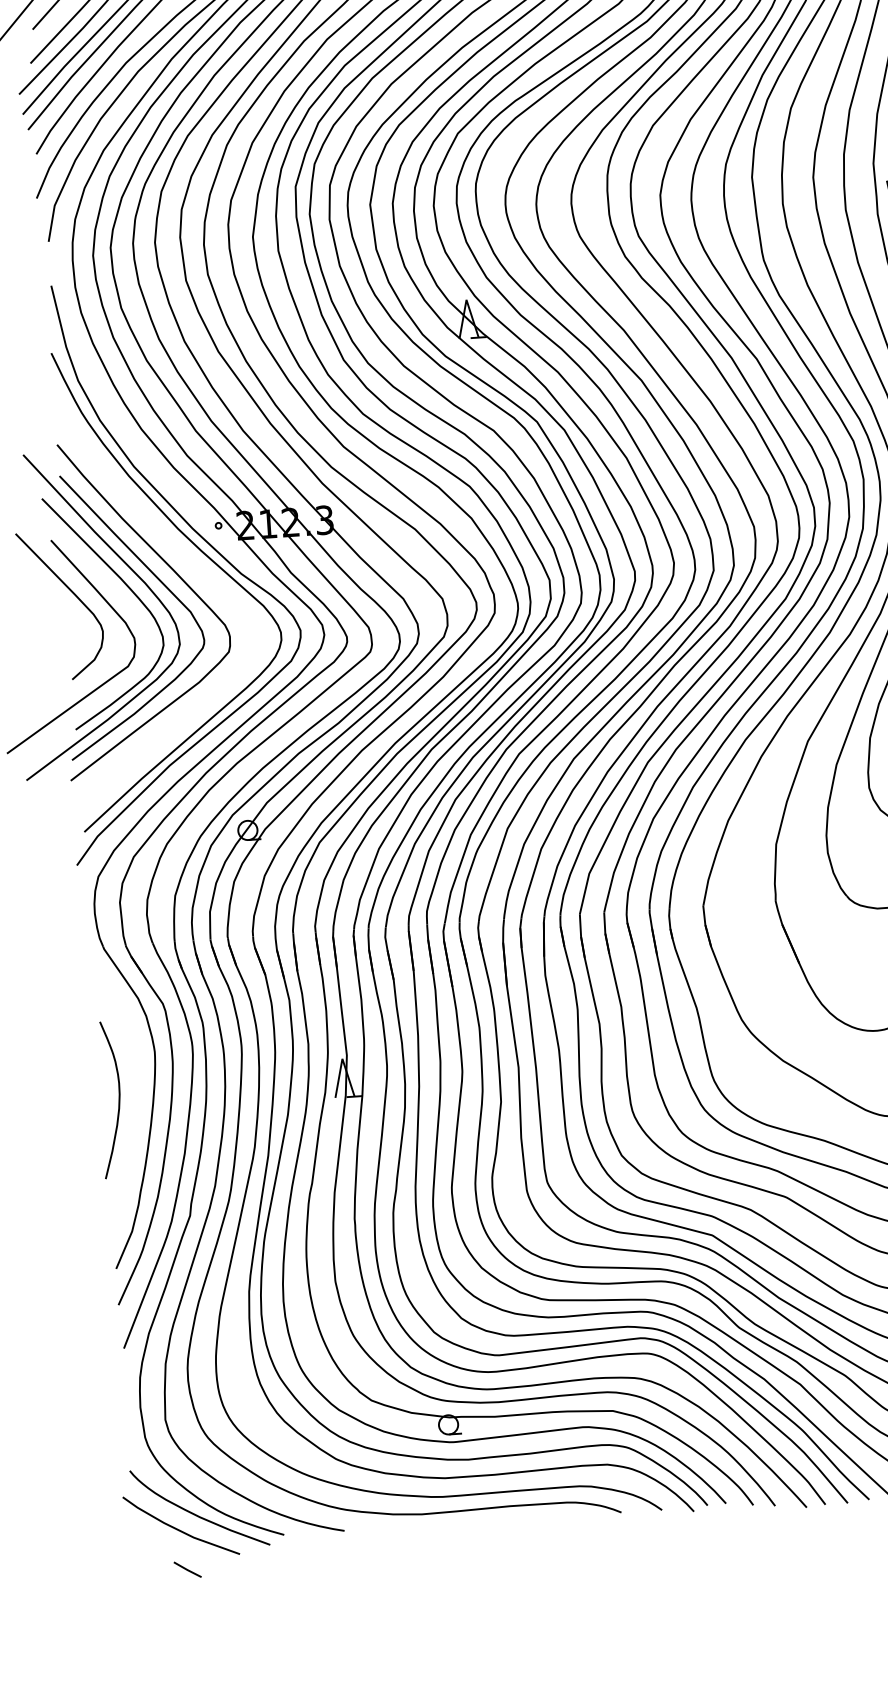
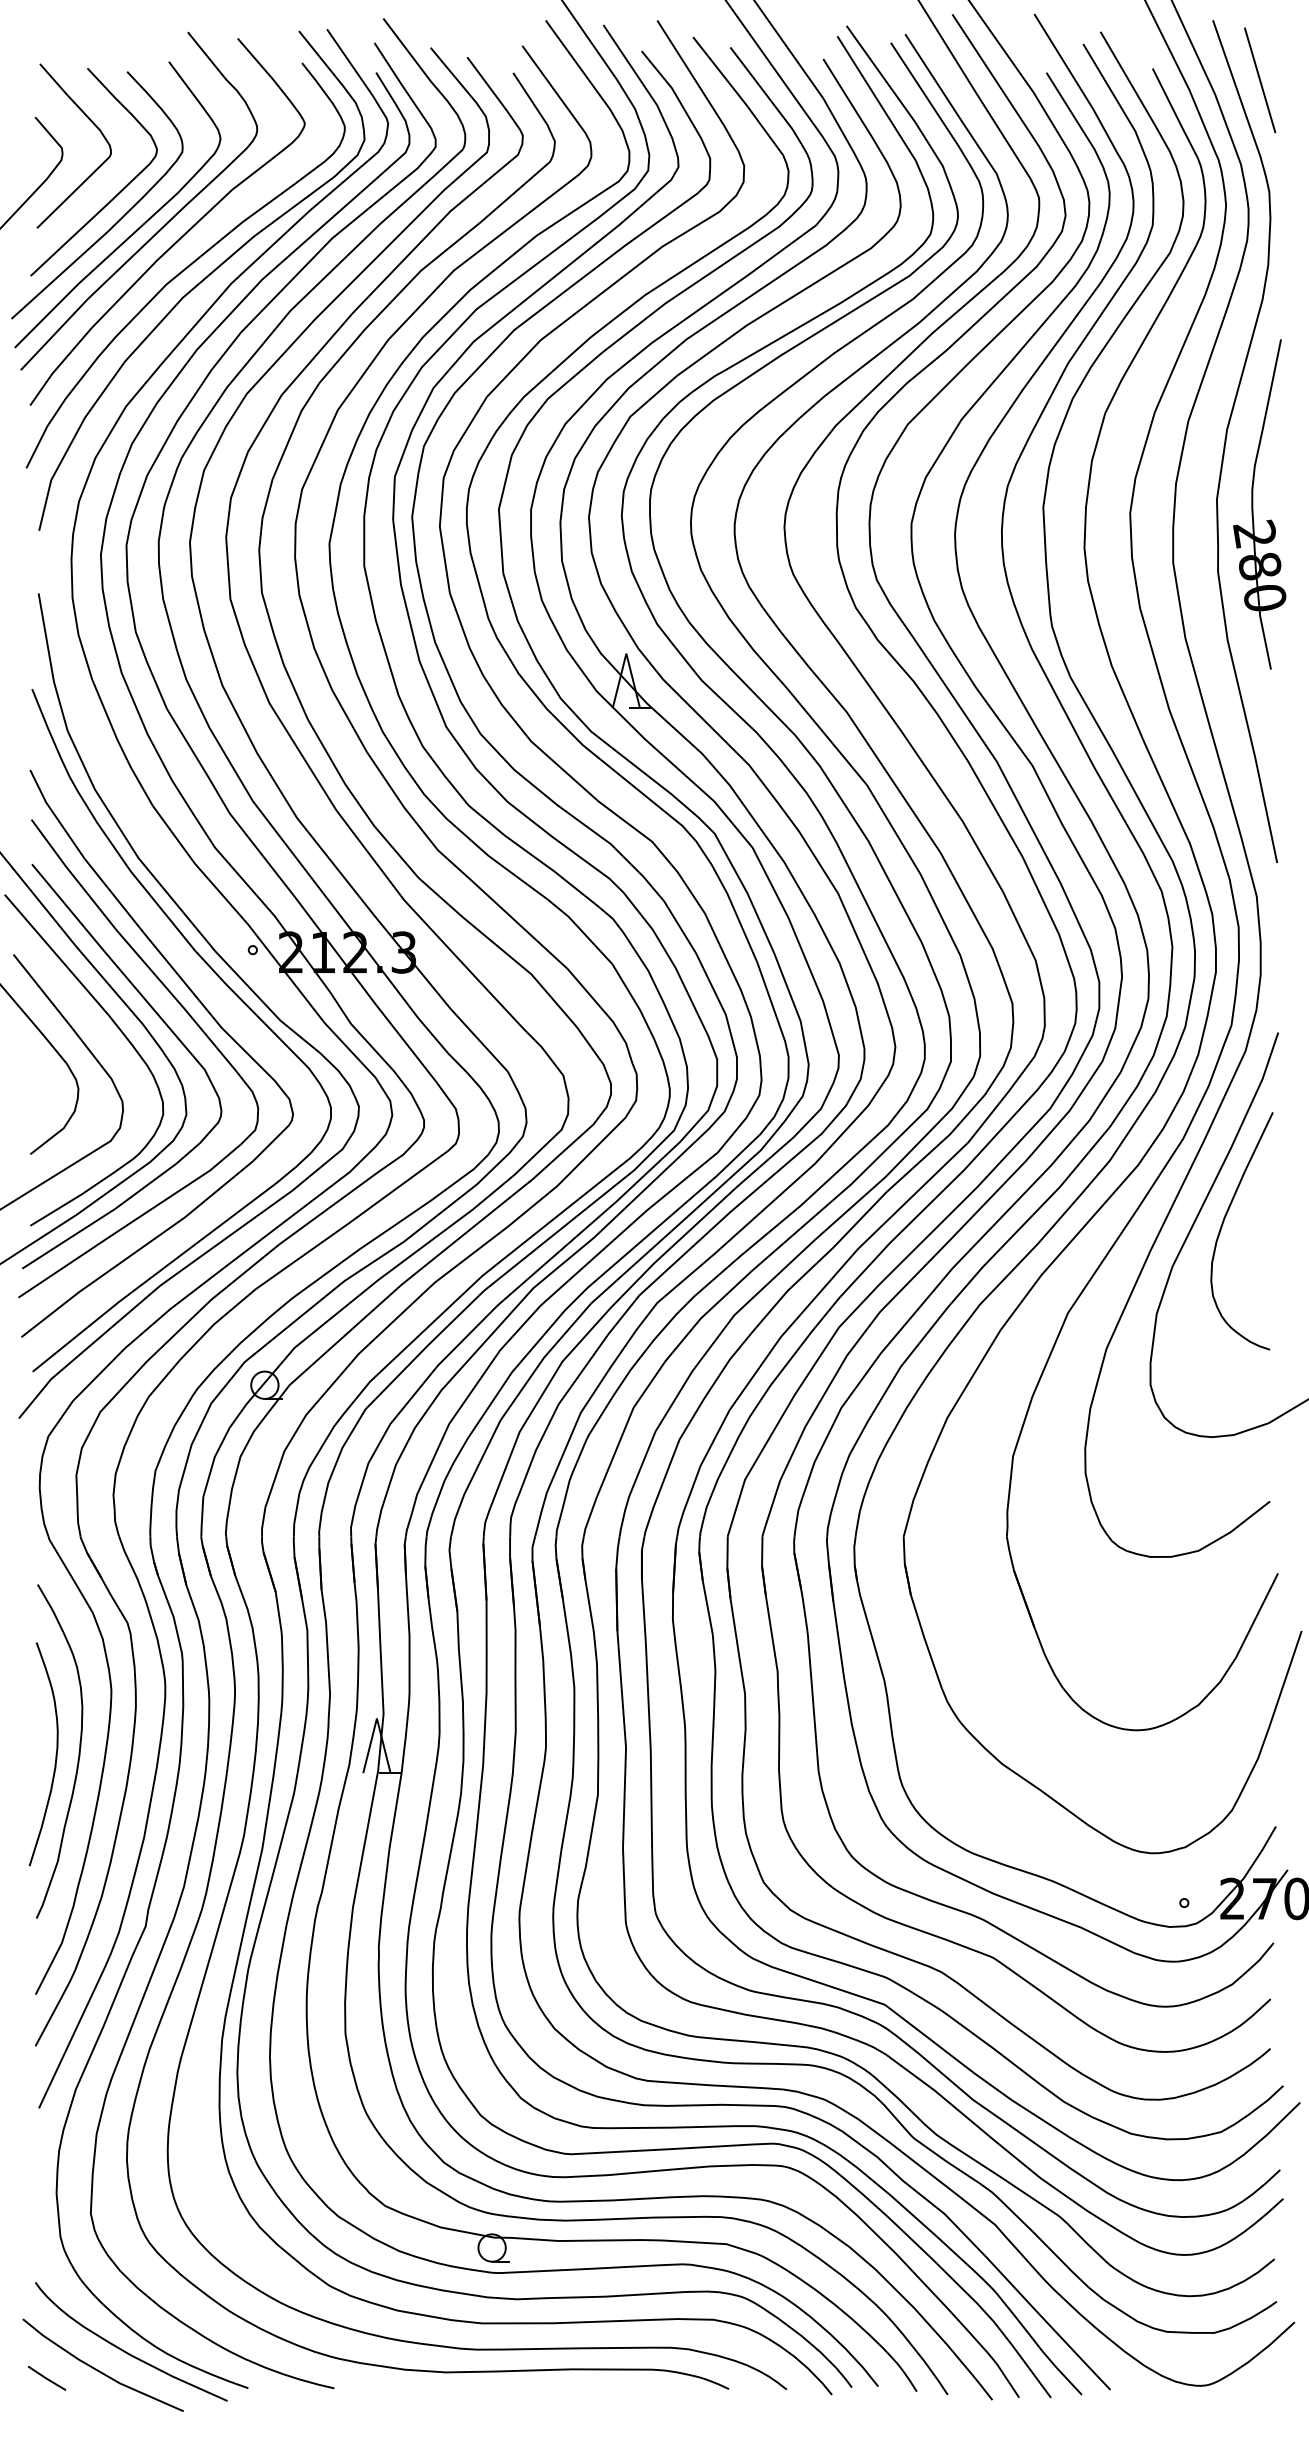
curve: (189, 571) -> (207, 1012), added
curve: (134, 1096) -> (78, 1751), added
line: (187, 1569) -> (46, 2377), moved

